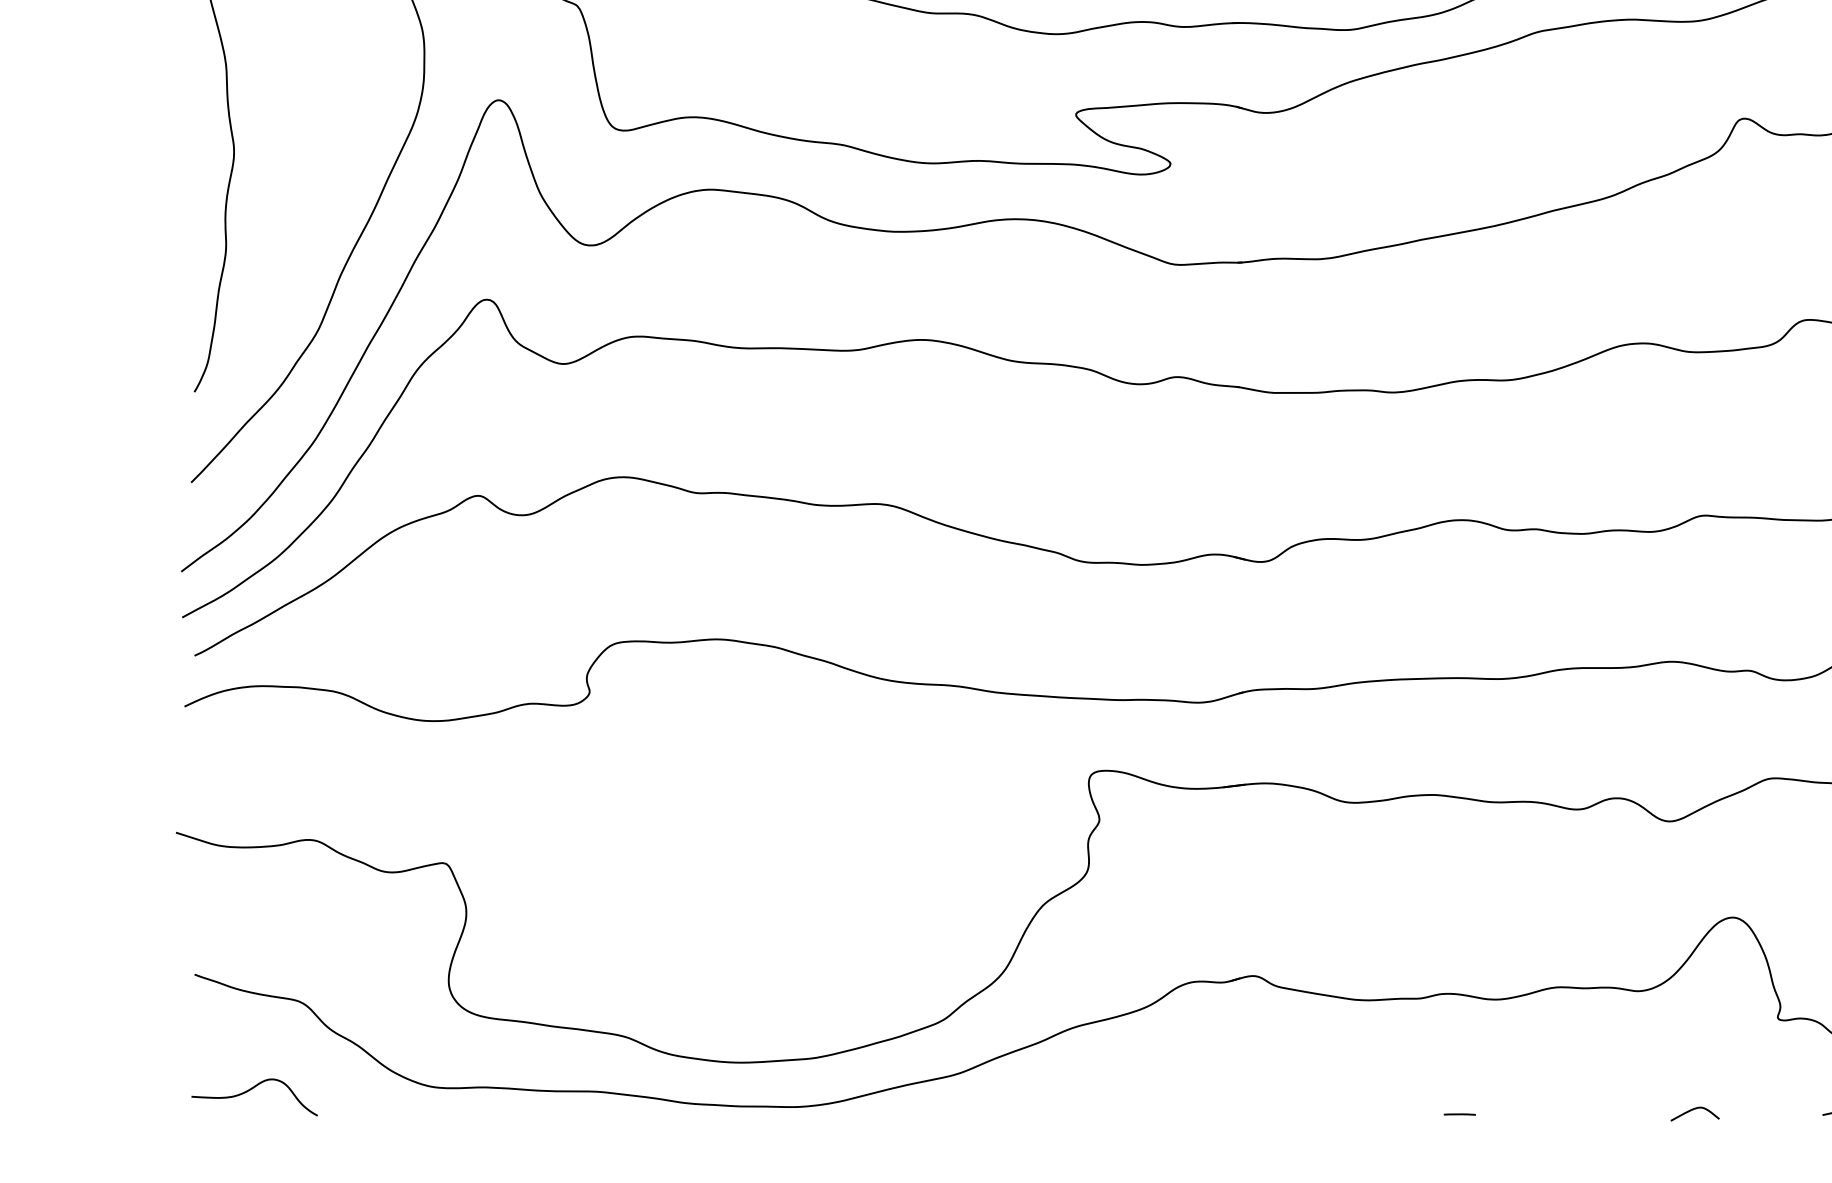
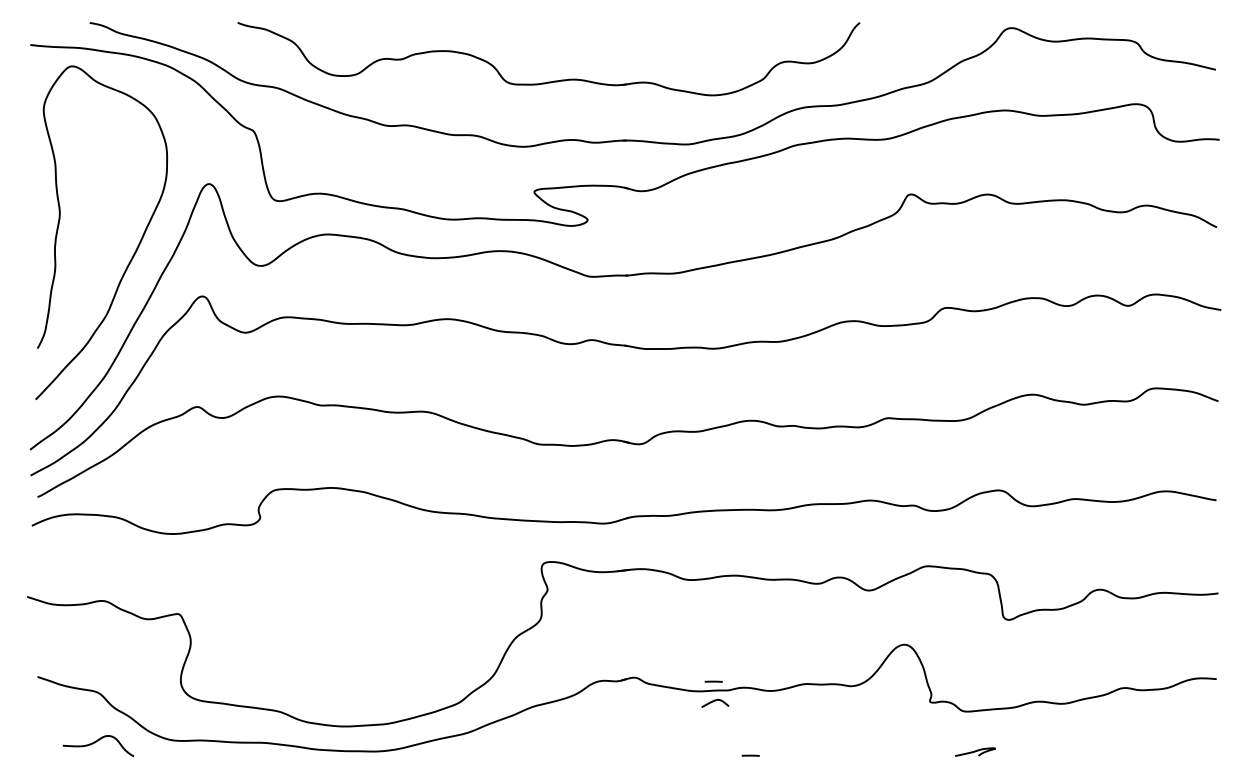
line: (1393, 982) -> (713, 681), added
curve: (251, 1091) -> (96, 742), moved
curve: (1695, 1110) -> (715, 701), moved

